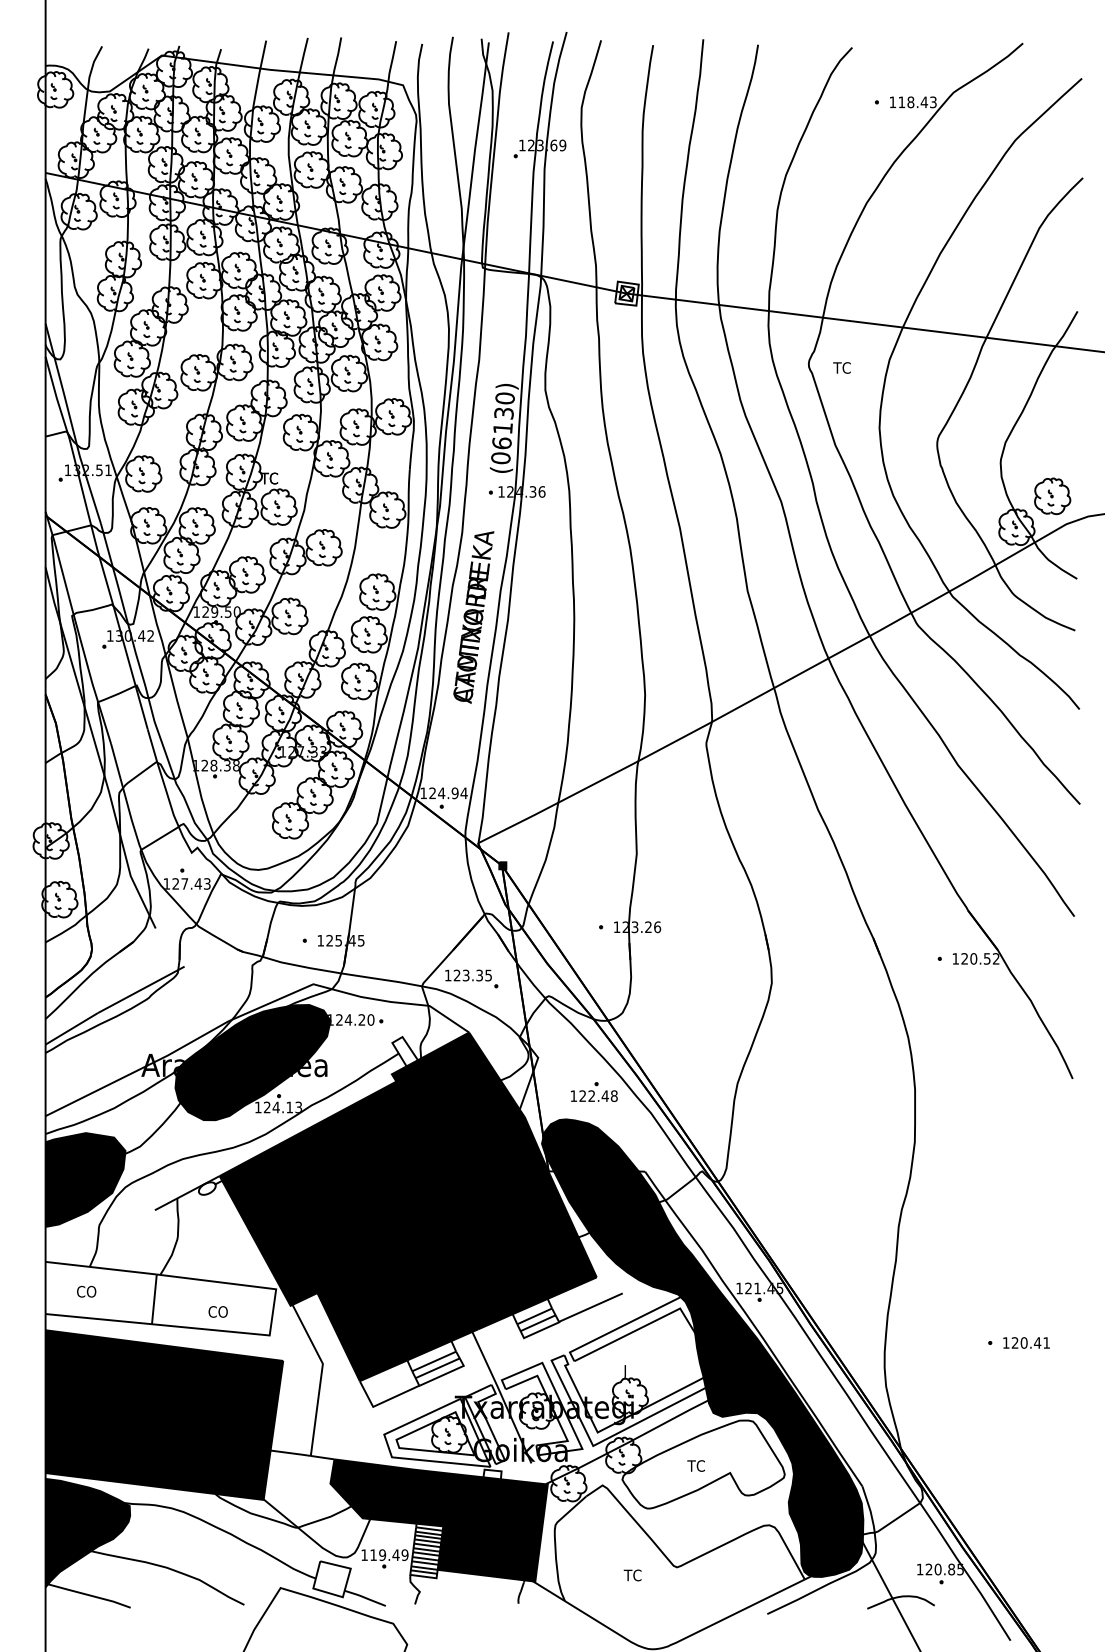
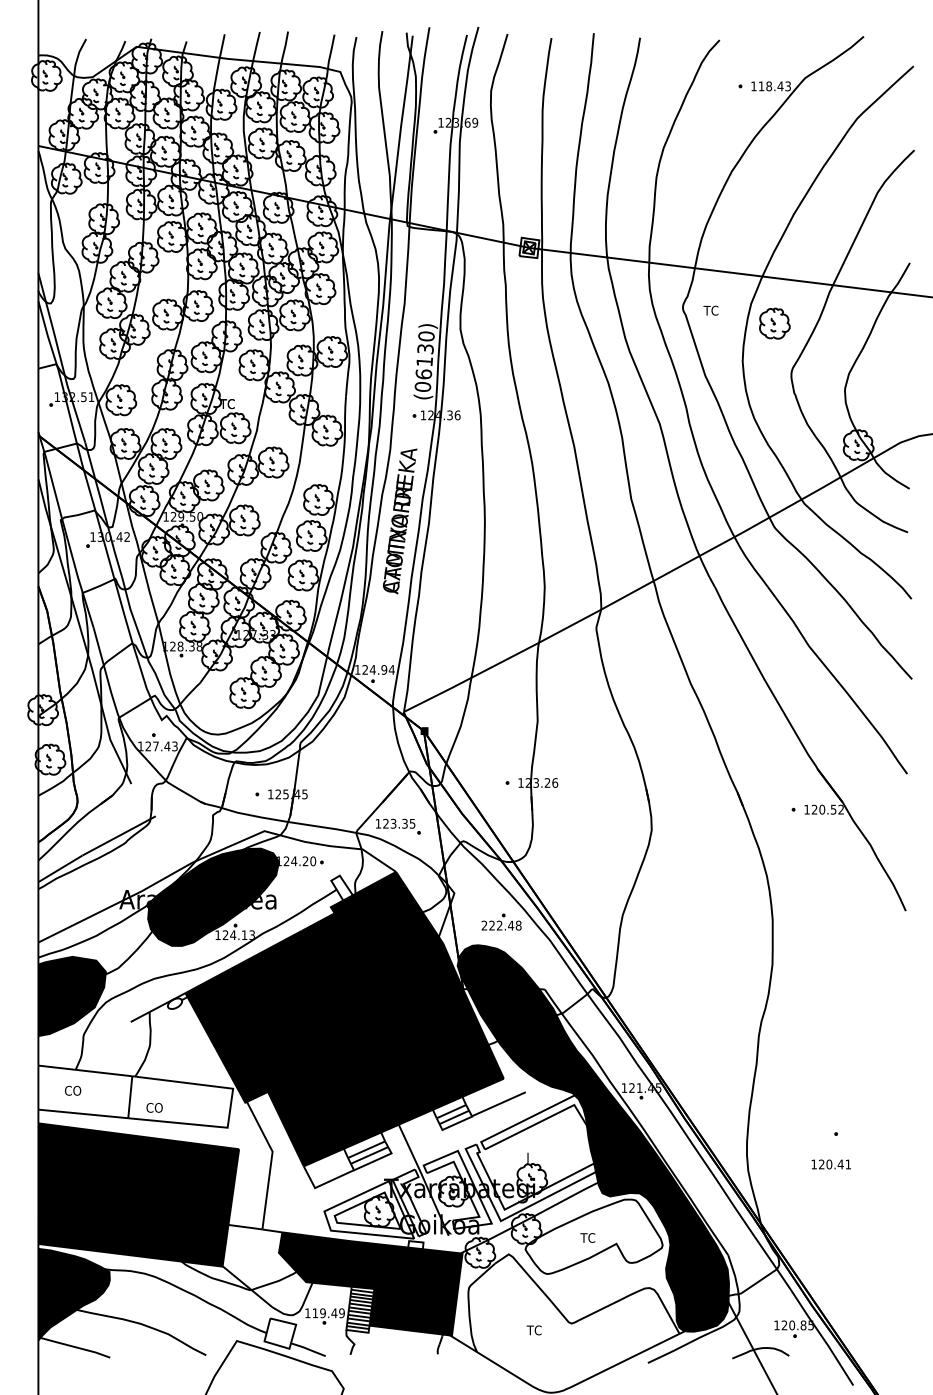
part: (1052, 496) -> (774, 323), moved
text: (573, 1095) -> (484, 925), 122.48 -> 222.48
text: (217, 1311) -> (154, 1107), moved
text: (1026, 1342) -> (831, 1164), moved

